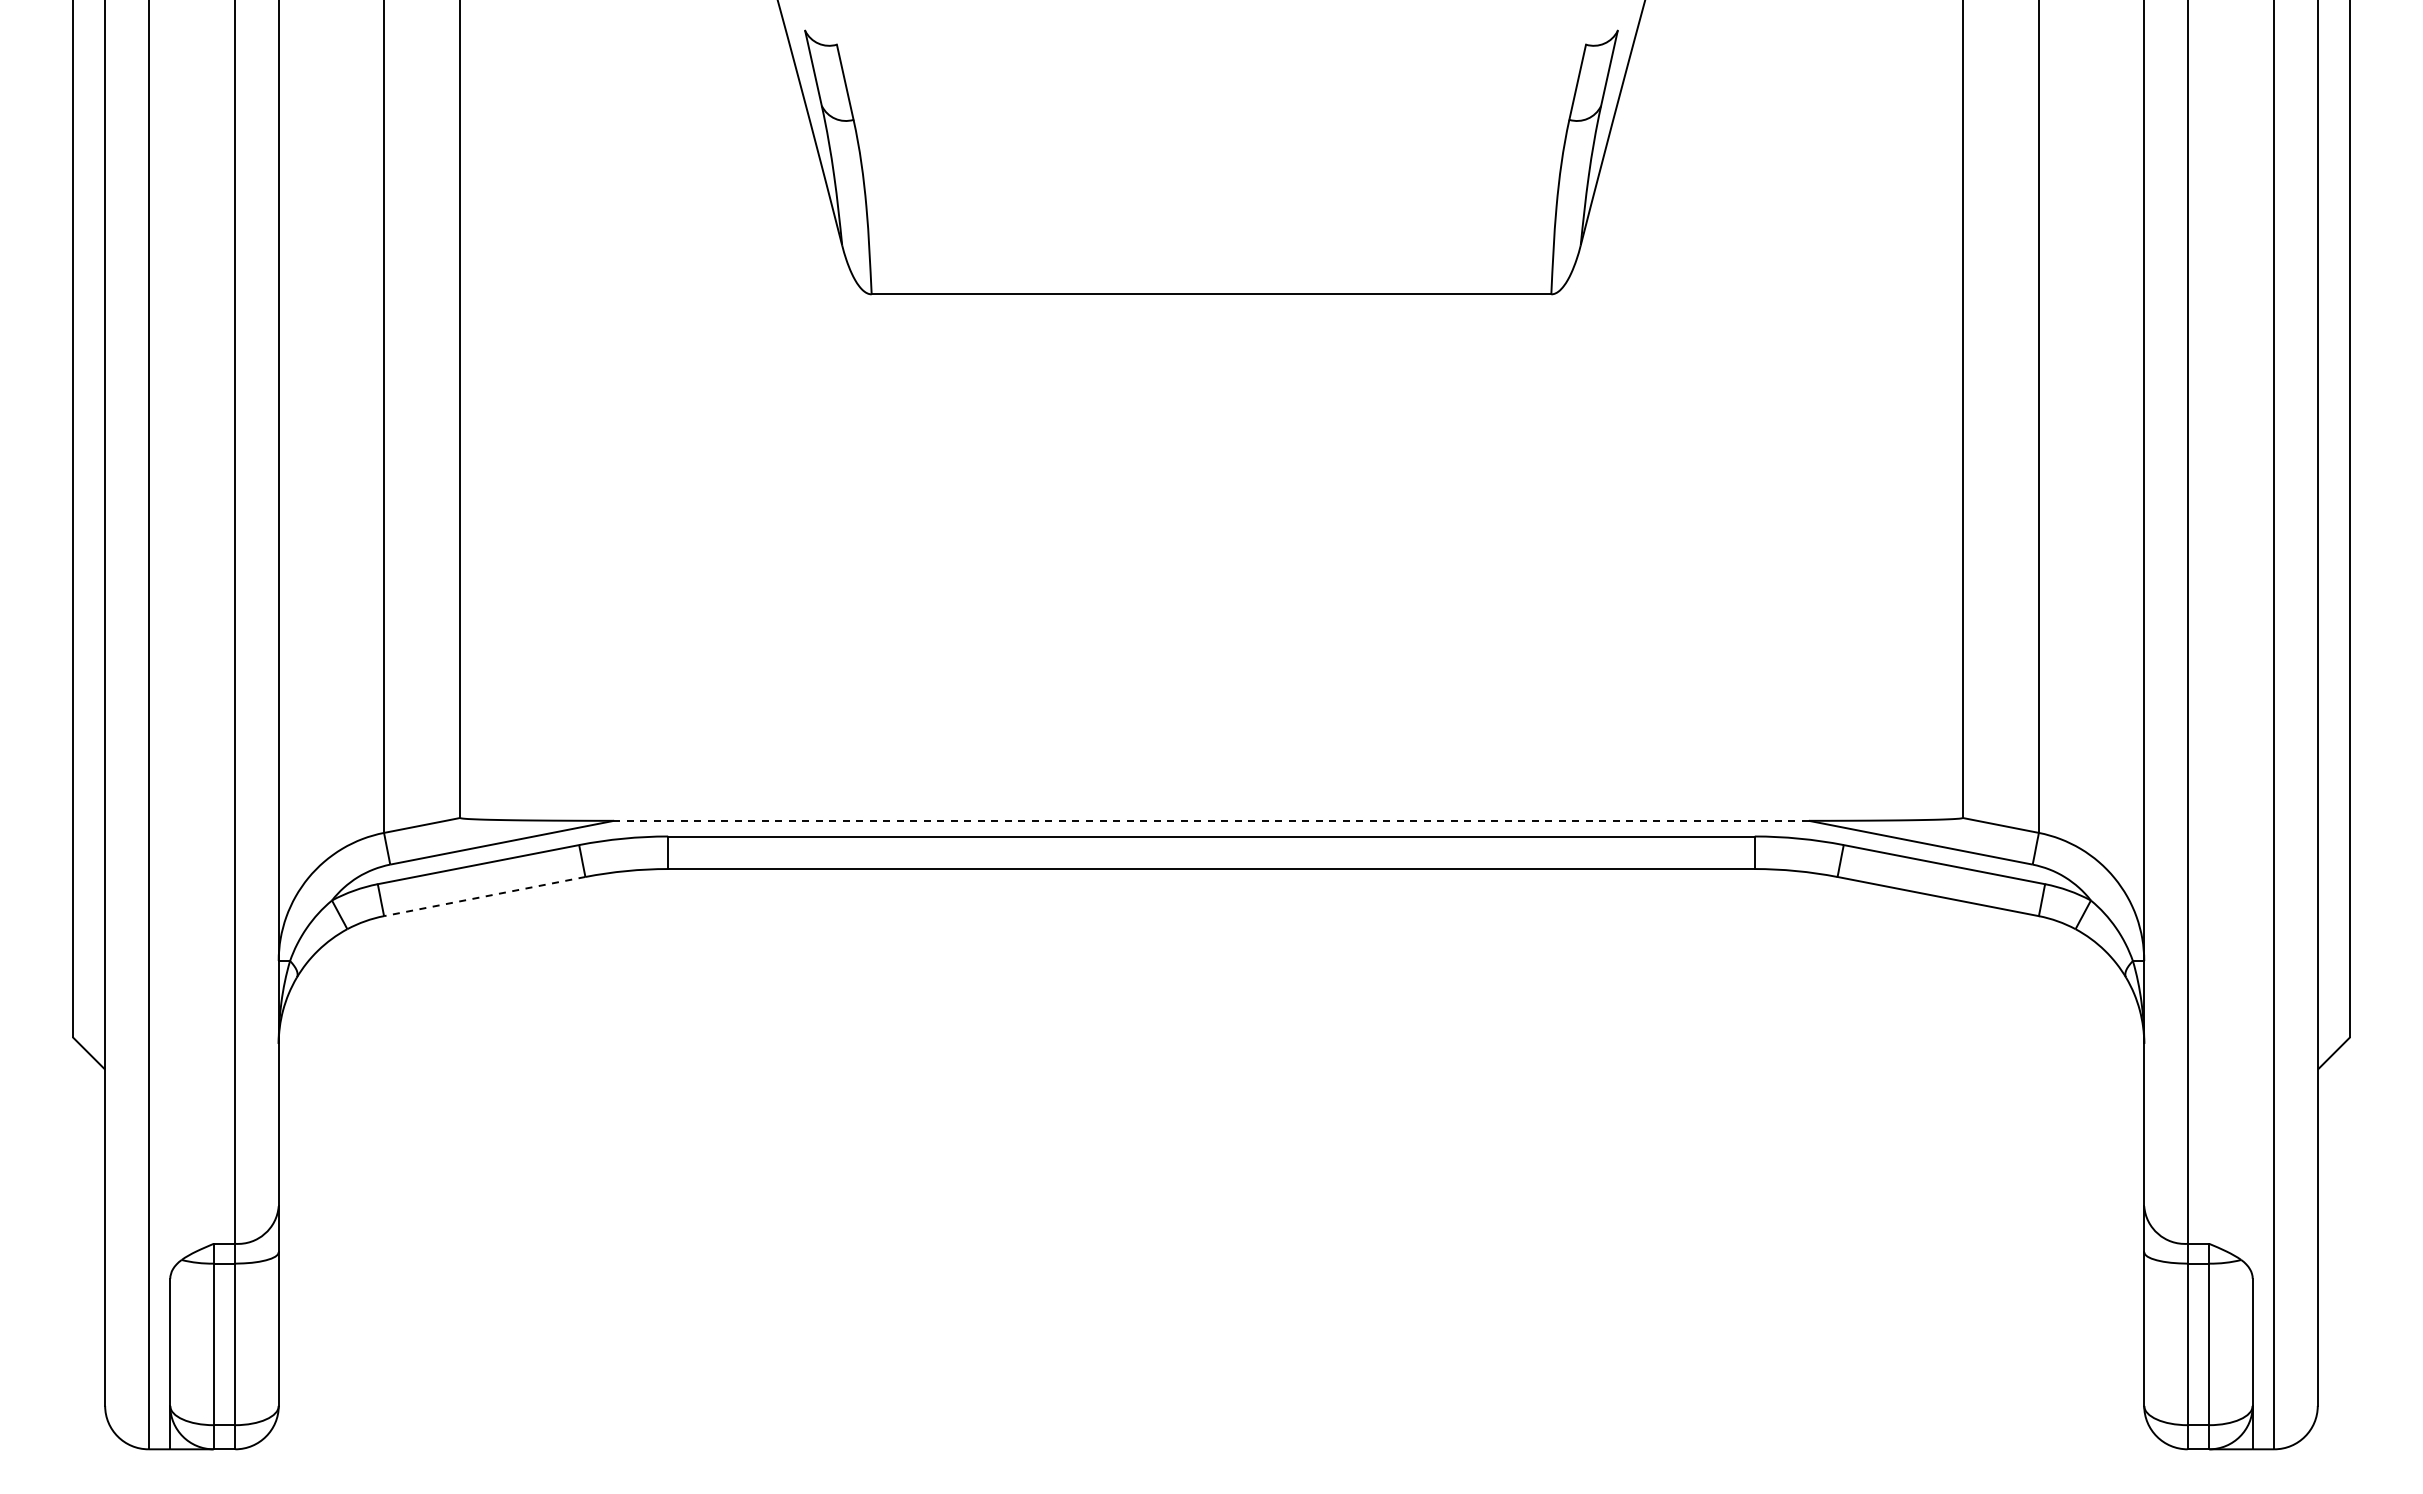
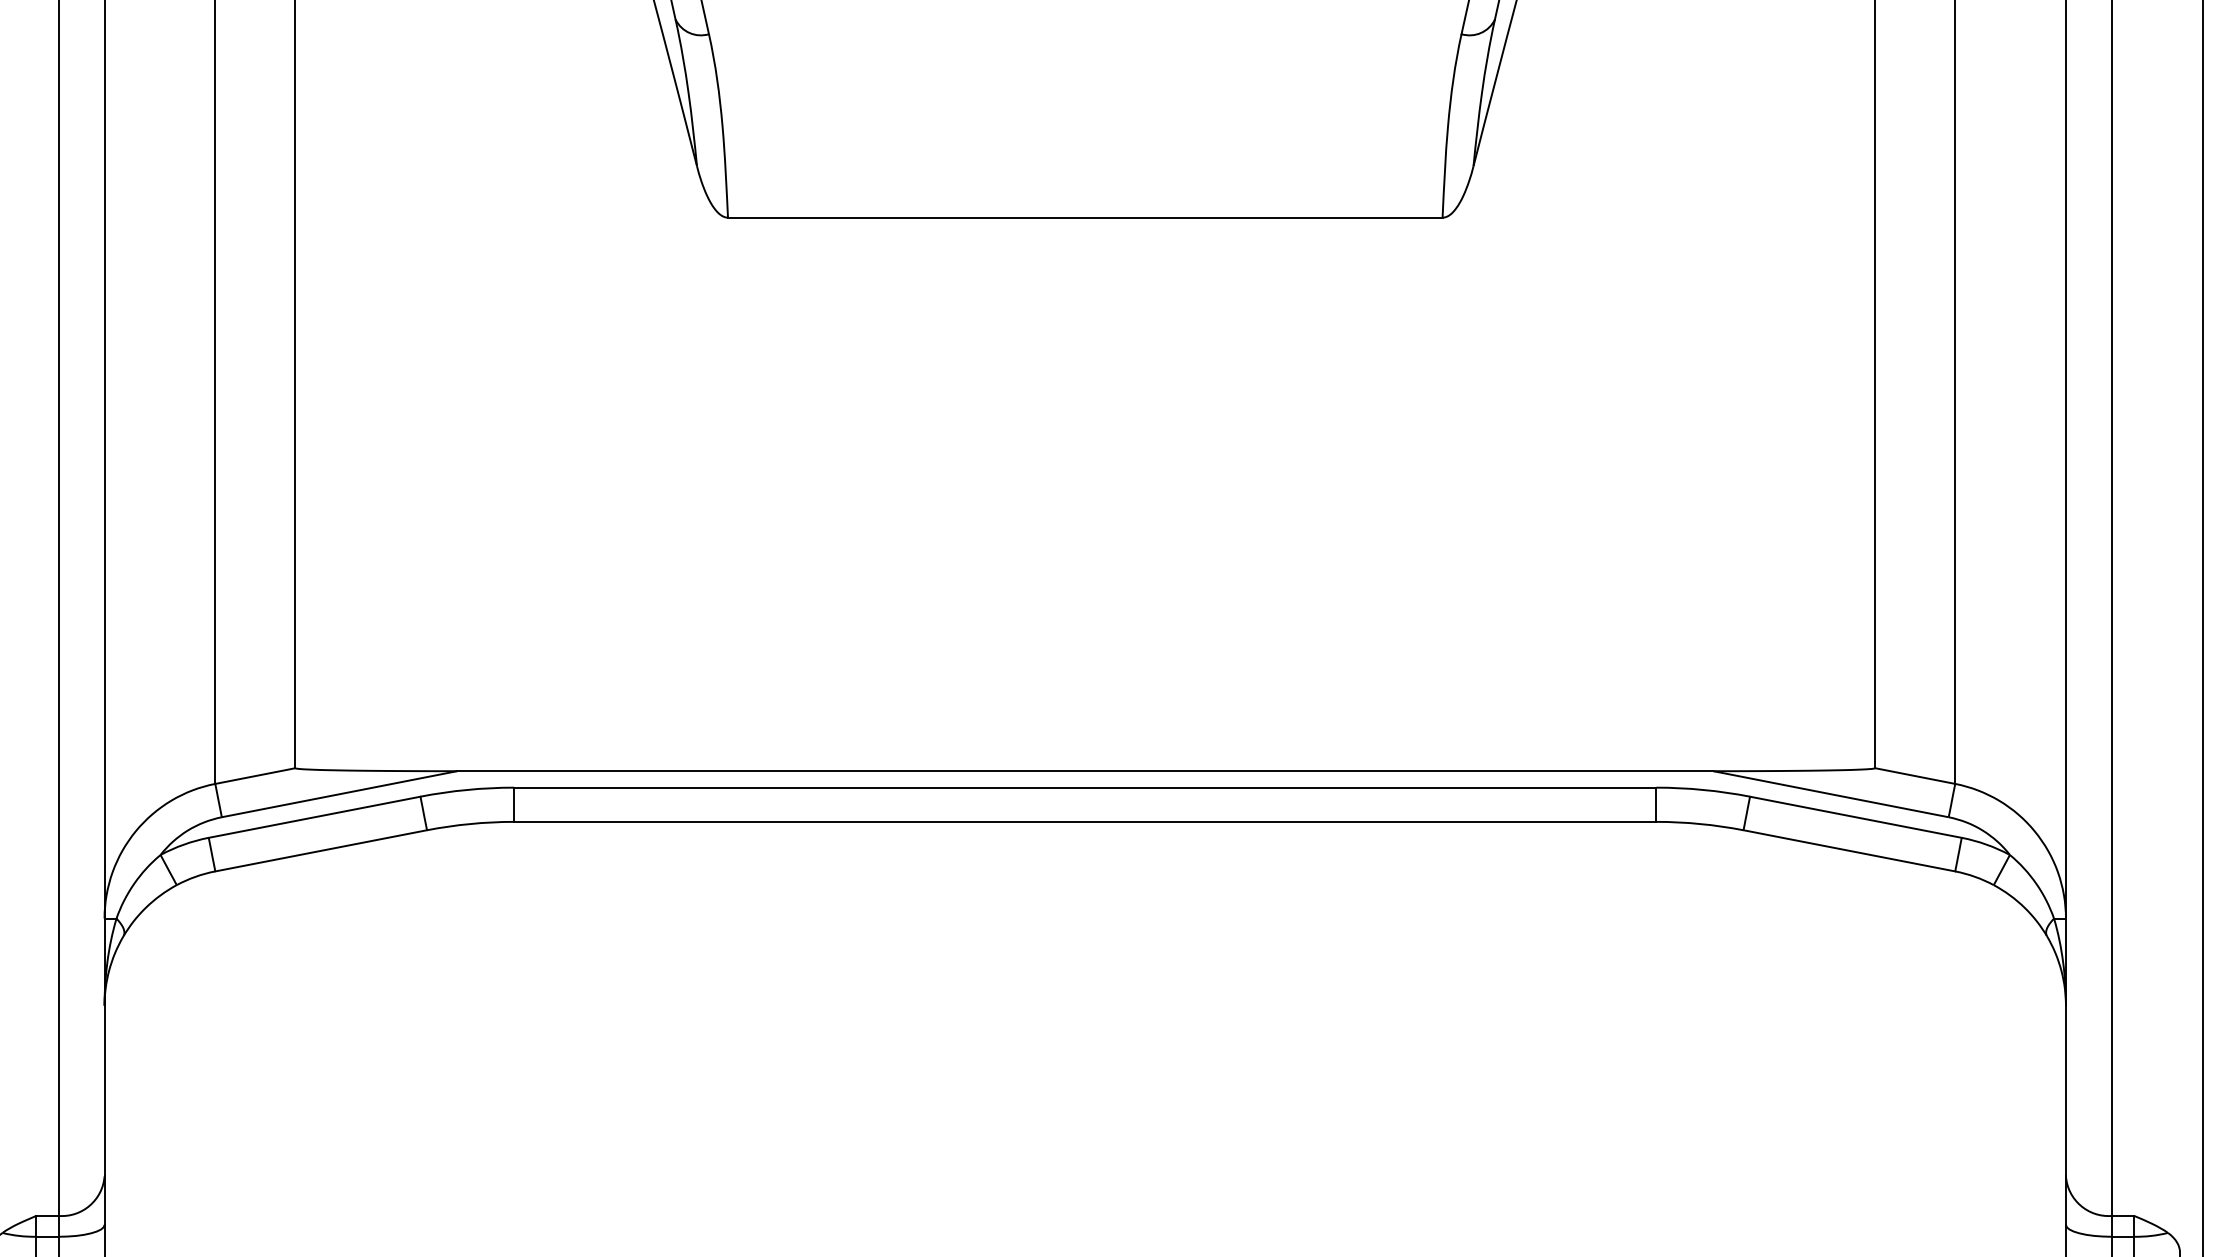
line: (1211, 820) -> (1085, 770), dashed -> solid
line: (484, 896) -> (320, 850), dashed -> solid

